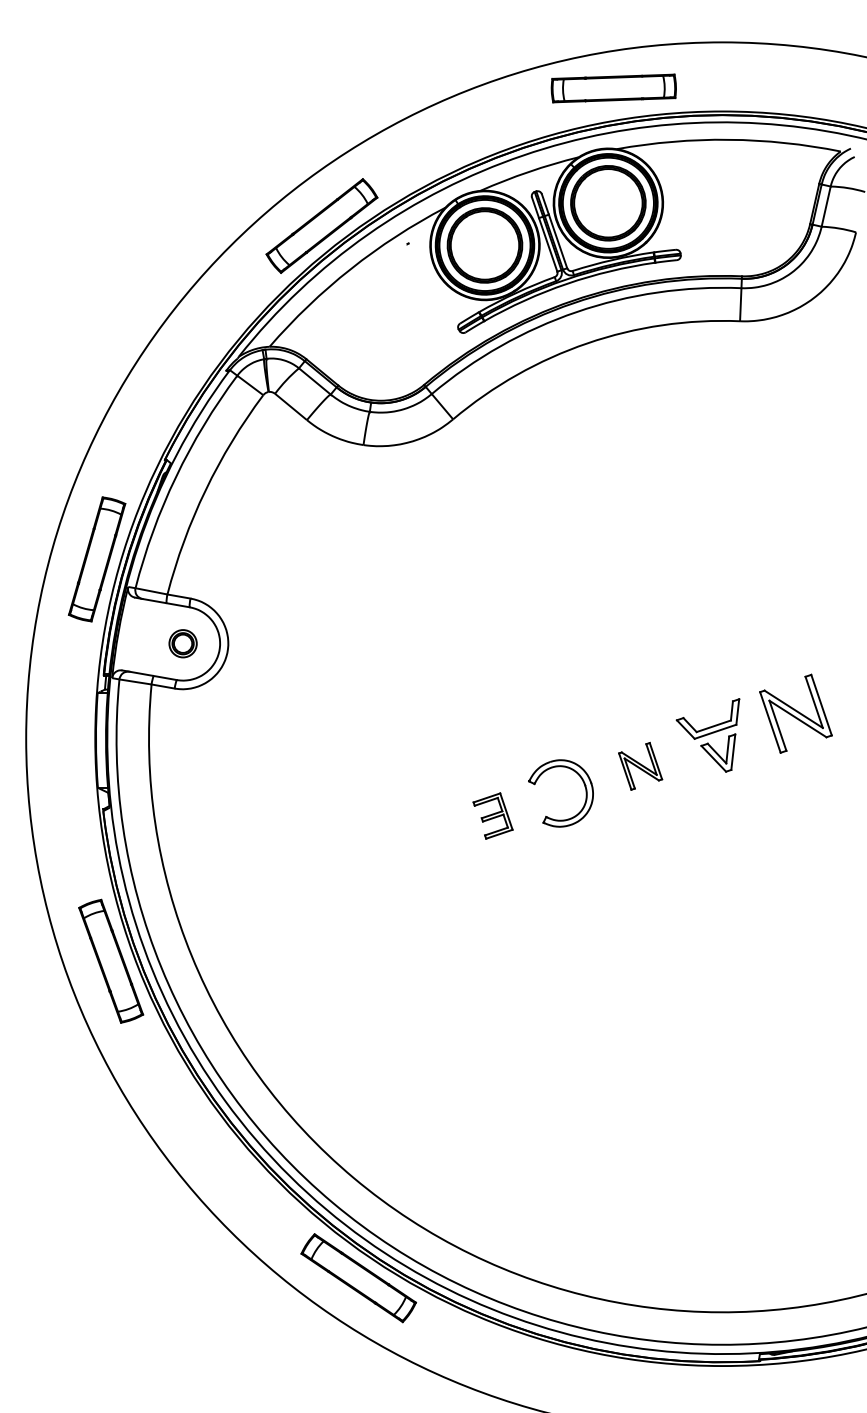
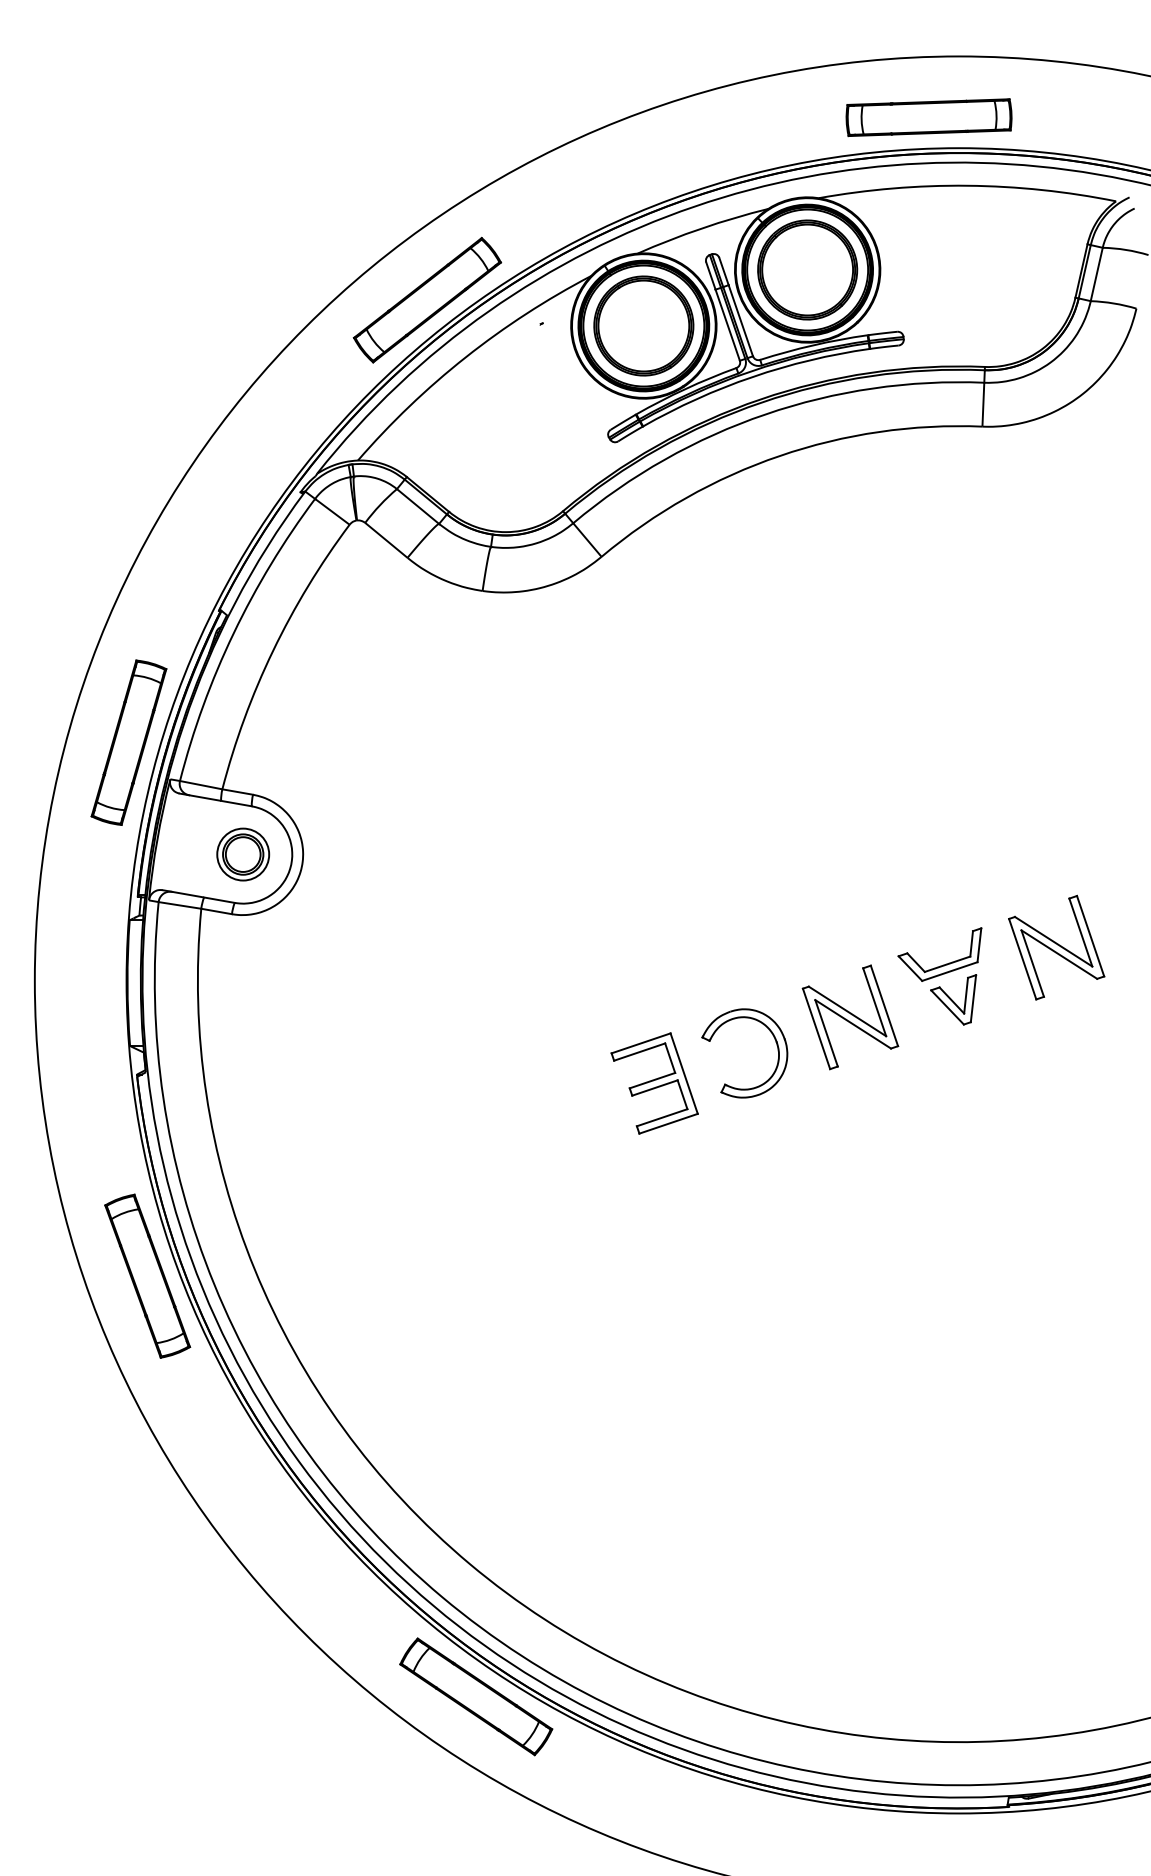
part: (613, 88) -> (928, 117), moved
part: (182, 643) -> (242, 854), size x1.43
part: (640, 766) -> (850, 1017), size x1.67
part: (492, 815) -> (653, 1082), size x1.67

